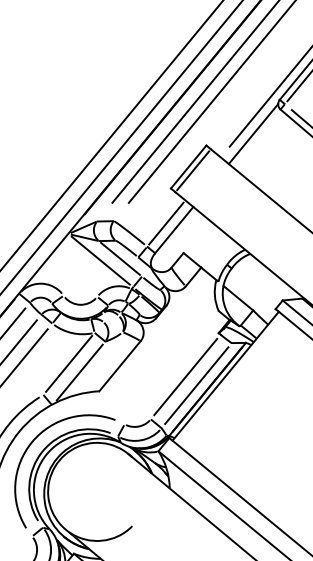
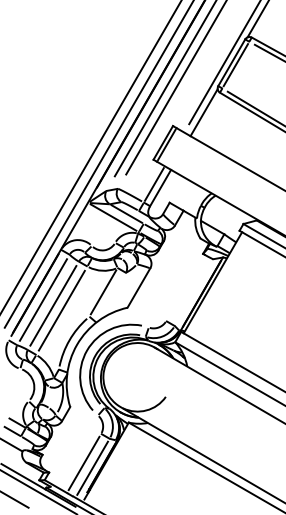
line: (79, 371) -> (111, 296), removed
line: (185, 376) -> (185, 287), removed
line: (196, 385) -> (193, 292), removed

